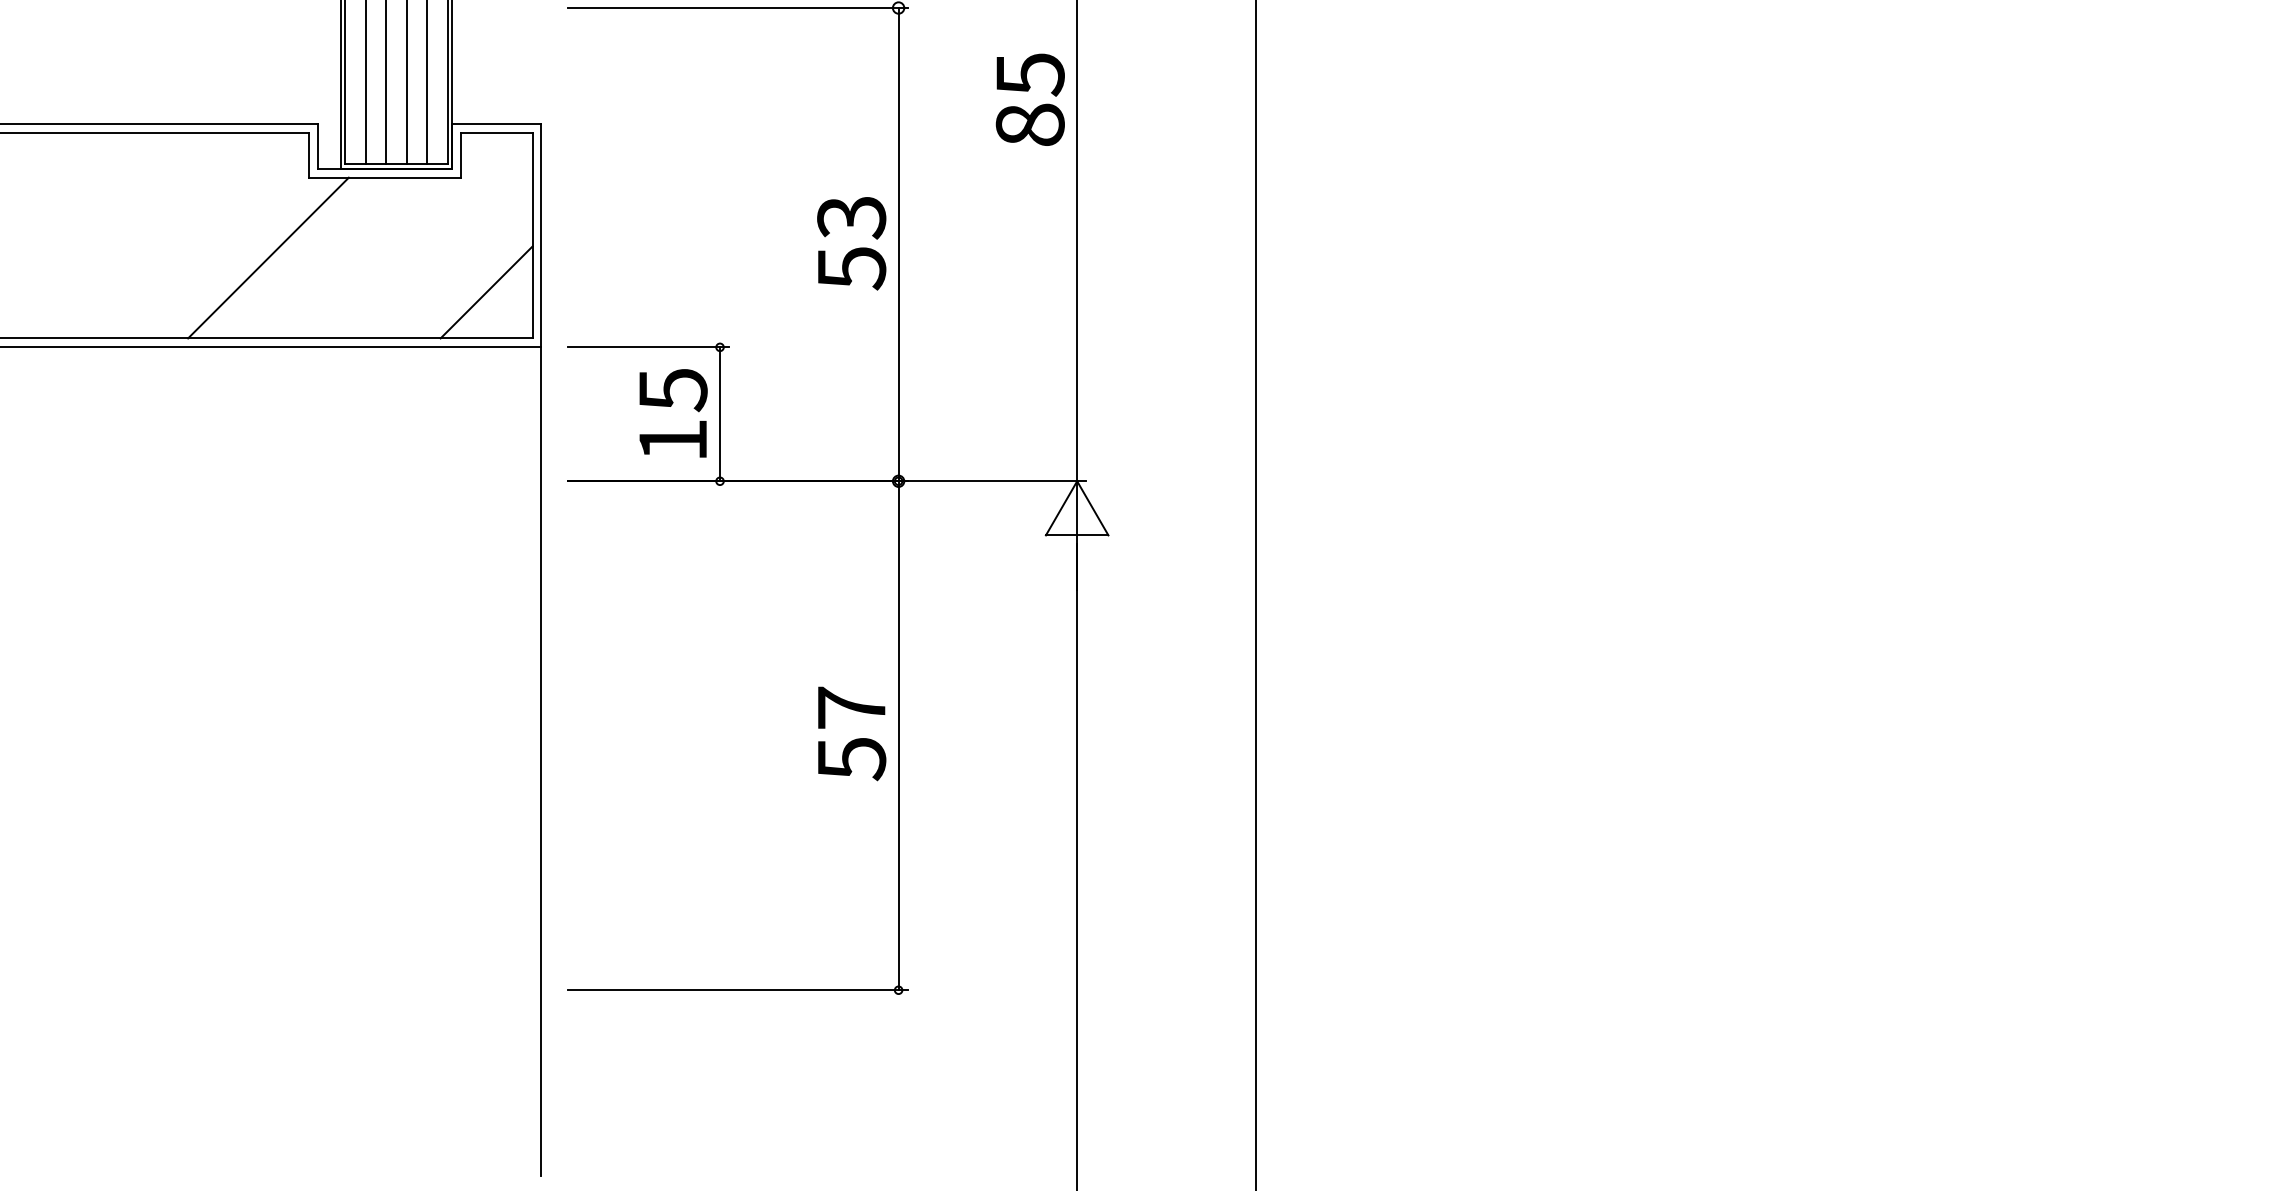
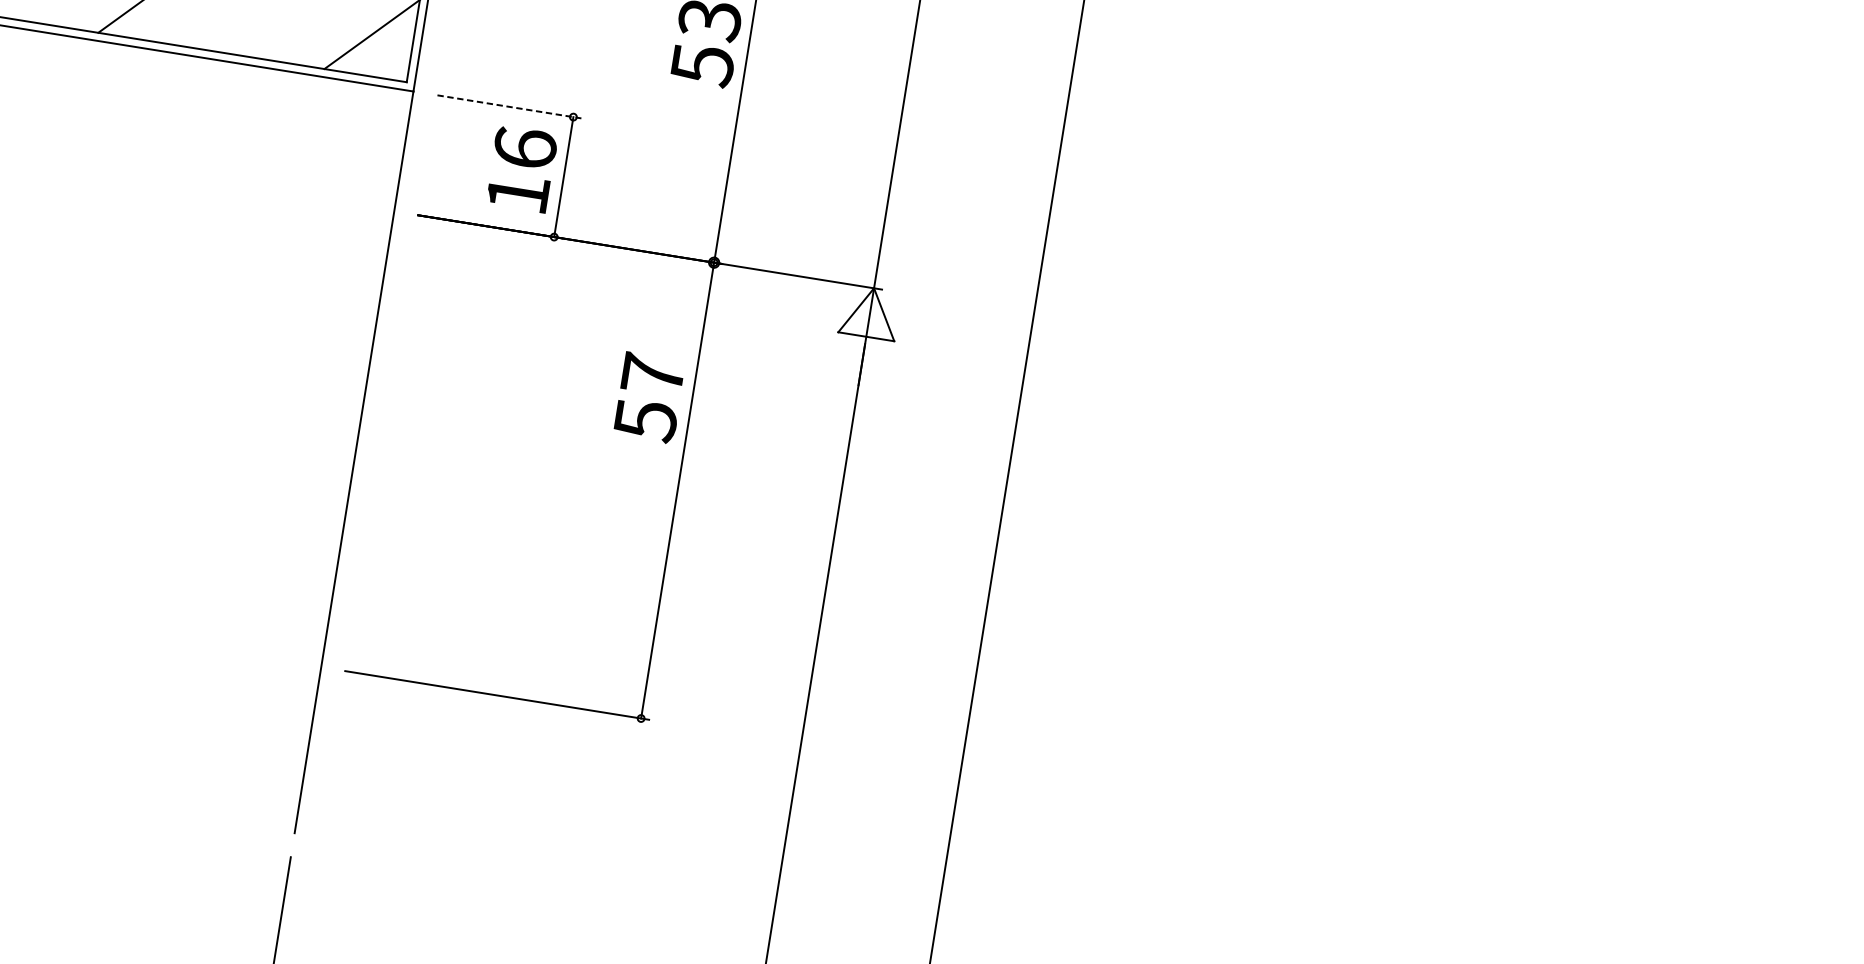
line: (649, 347) -> (510, 107), solid -> dashed
text: (672, 390) -> (524, 148), 15 -> 16
text: (852, 733) -> (650, 397), moved

